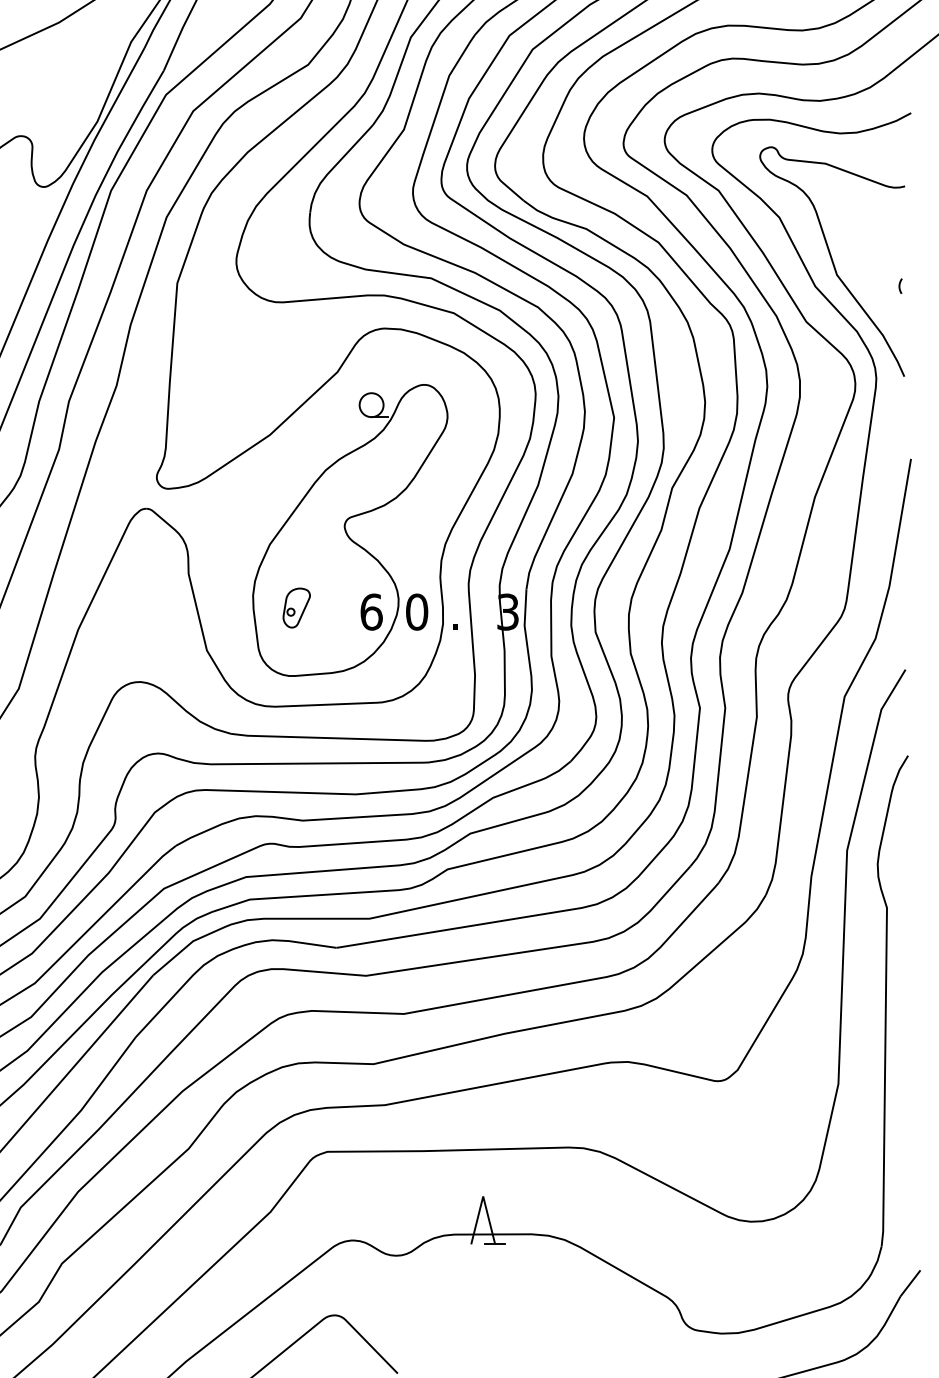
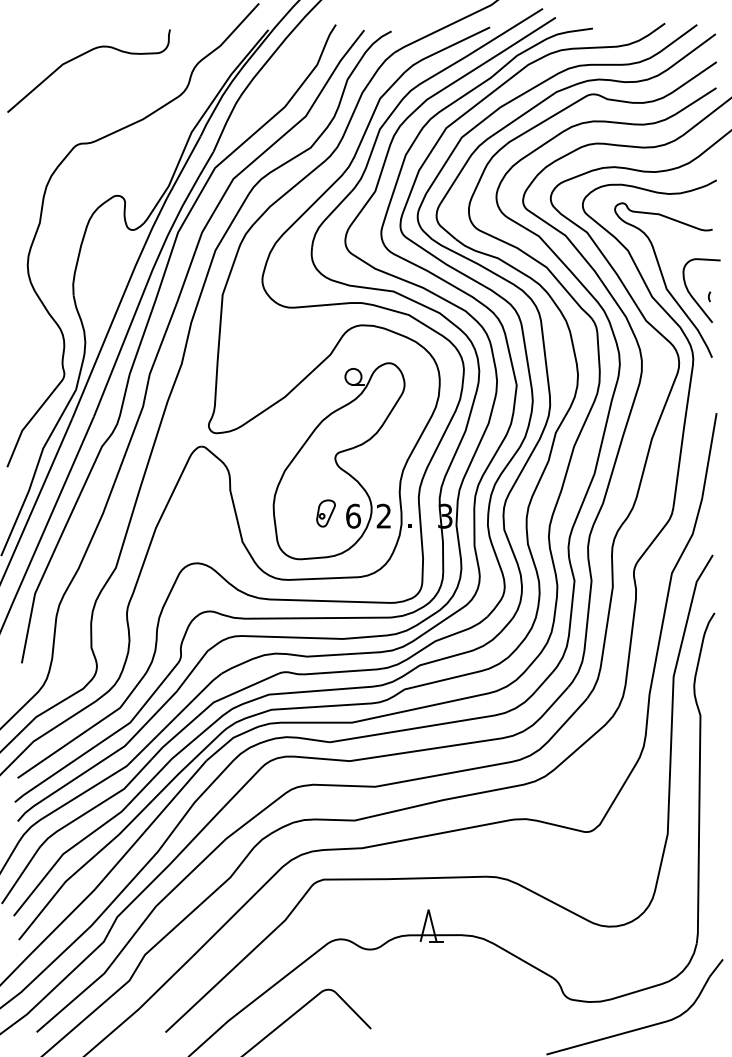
curve: (875, 284) -> (692, 295), added
part: (295, 608) -> (325, 513), moved
text: (416, 611) -> (383, 515), 0 -> 2

